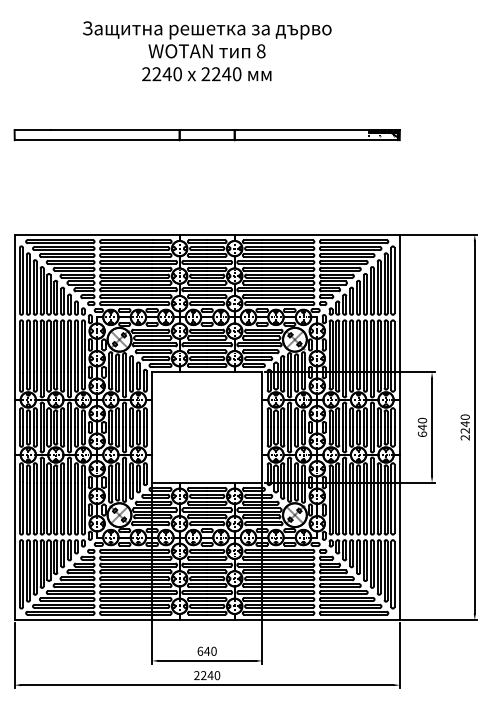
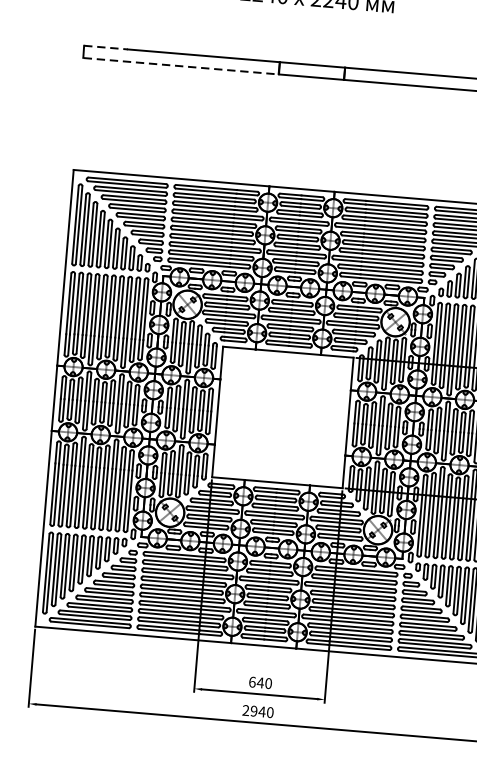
line: (33, 130) -> (106, 48), solid -> dashed
line: (97, 140) -> (181, 66), solid -> dashed
text: (203, 675) -> (253, 711), 2240 -> 2940

